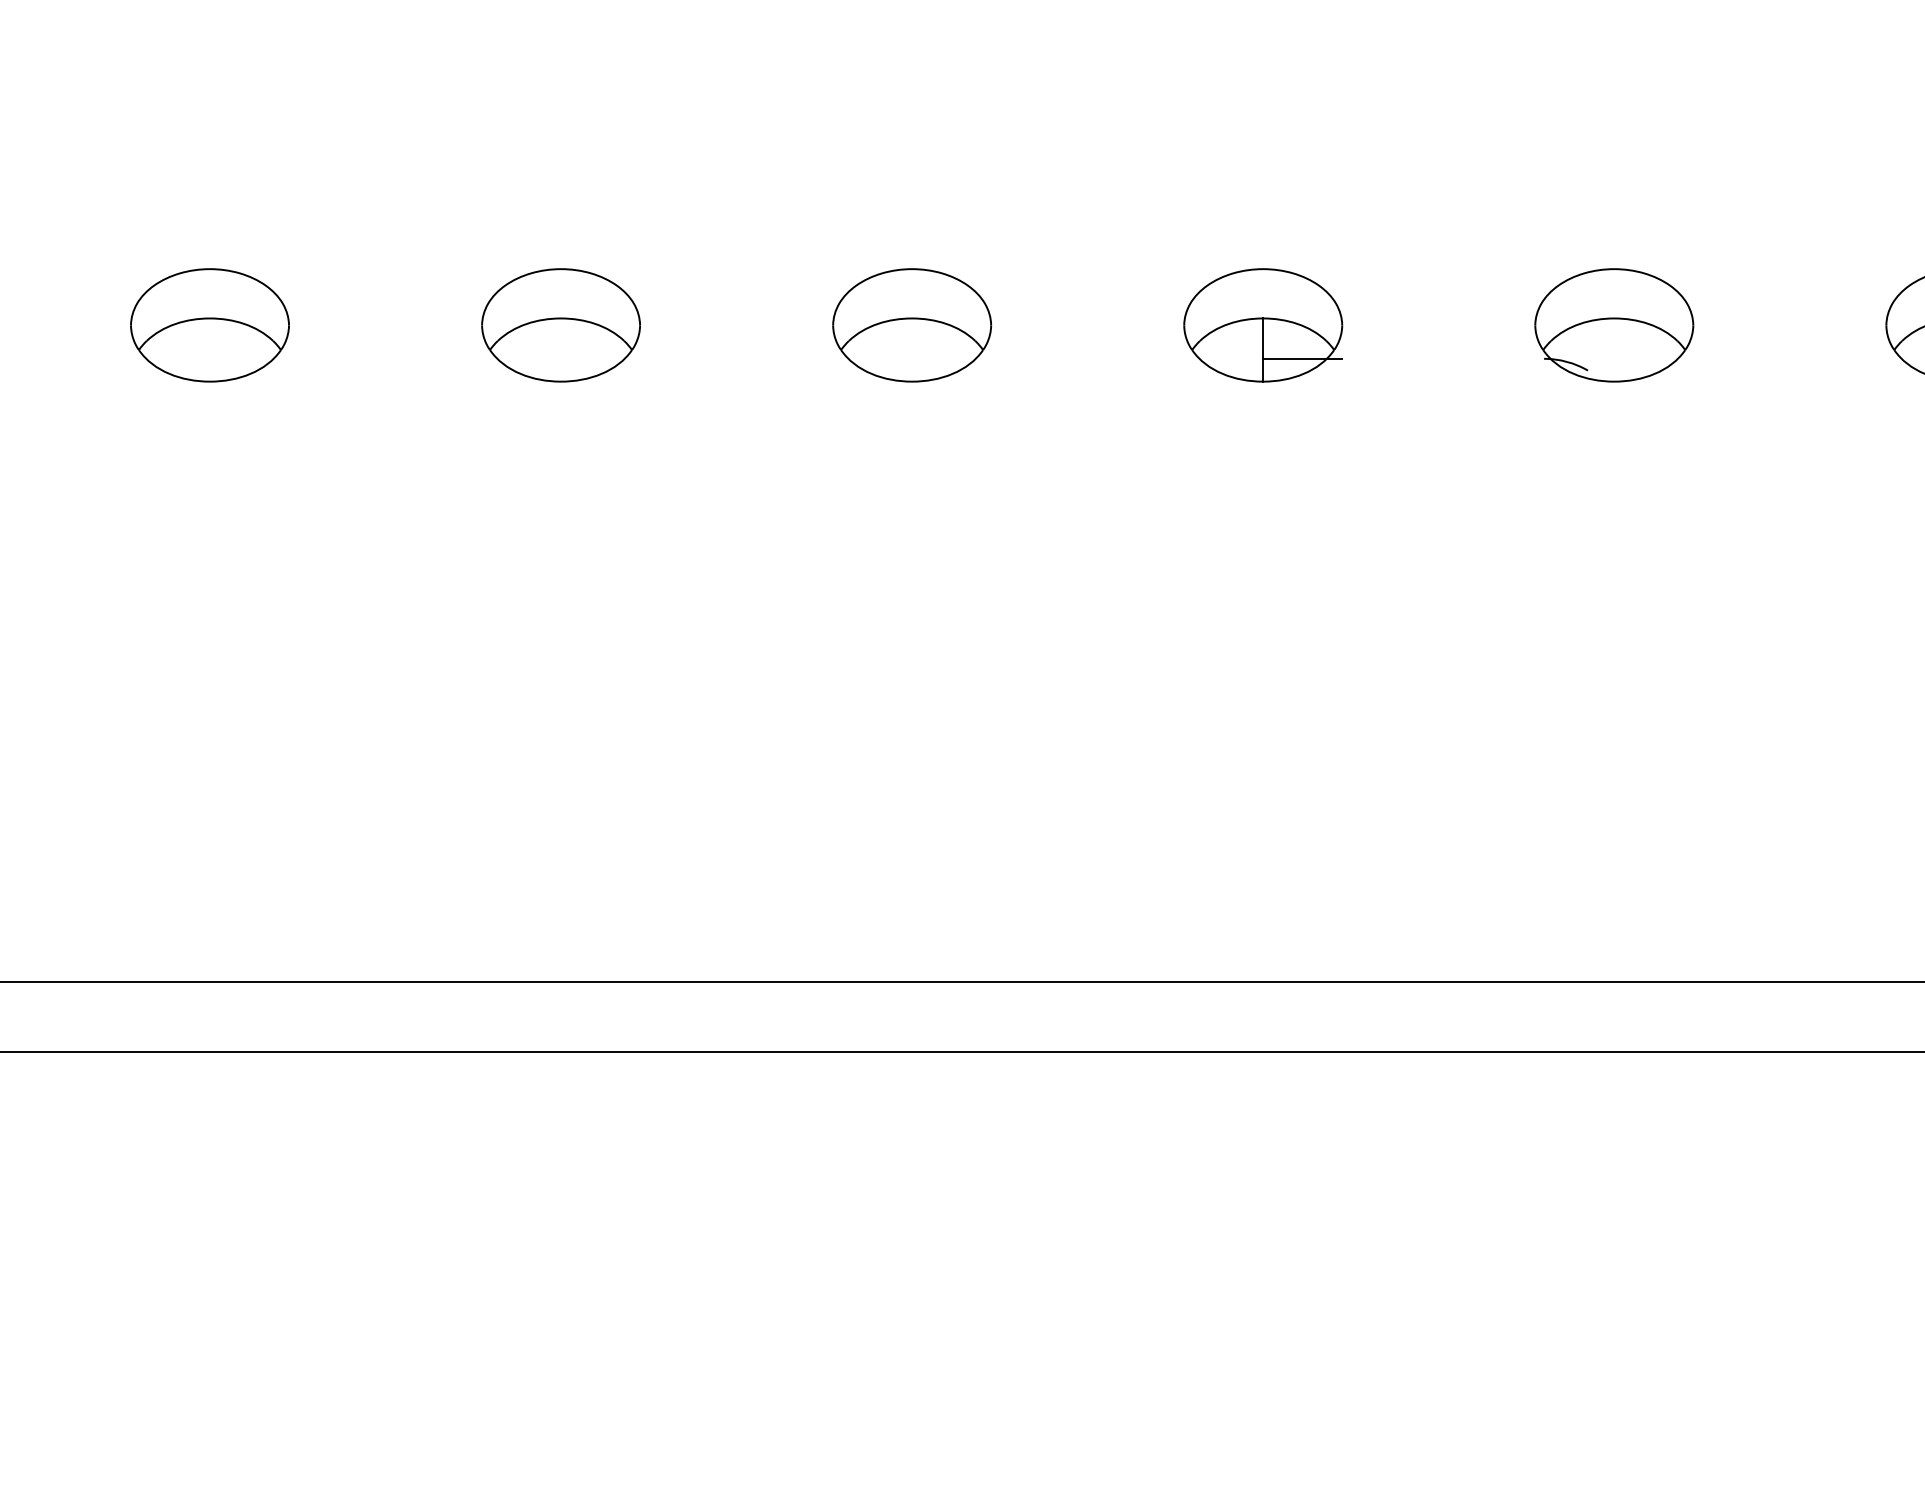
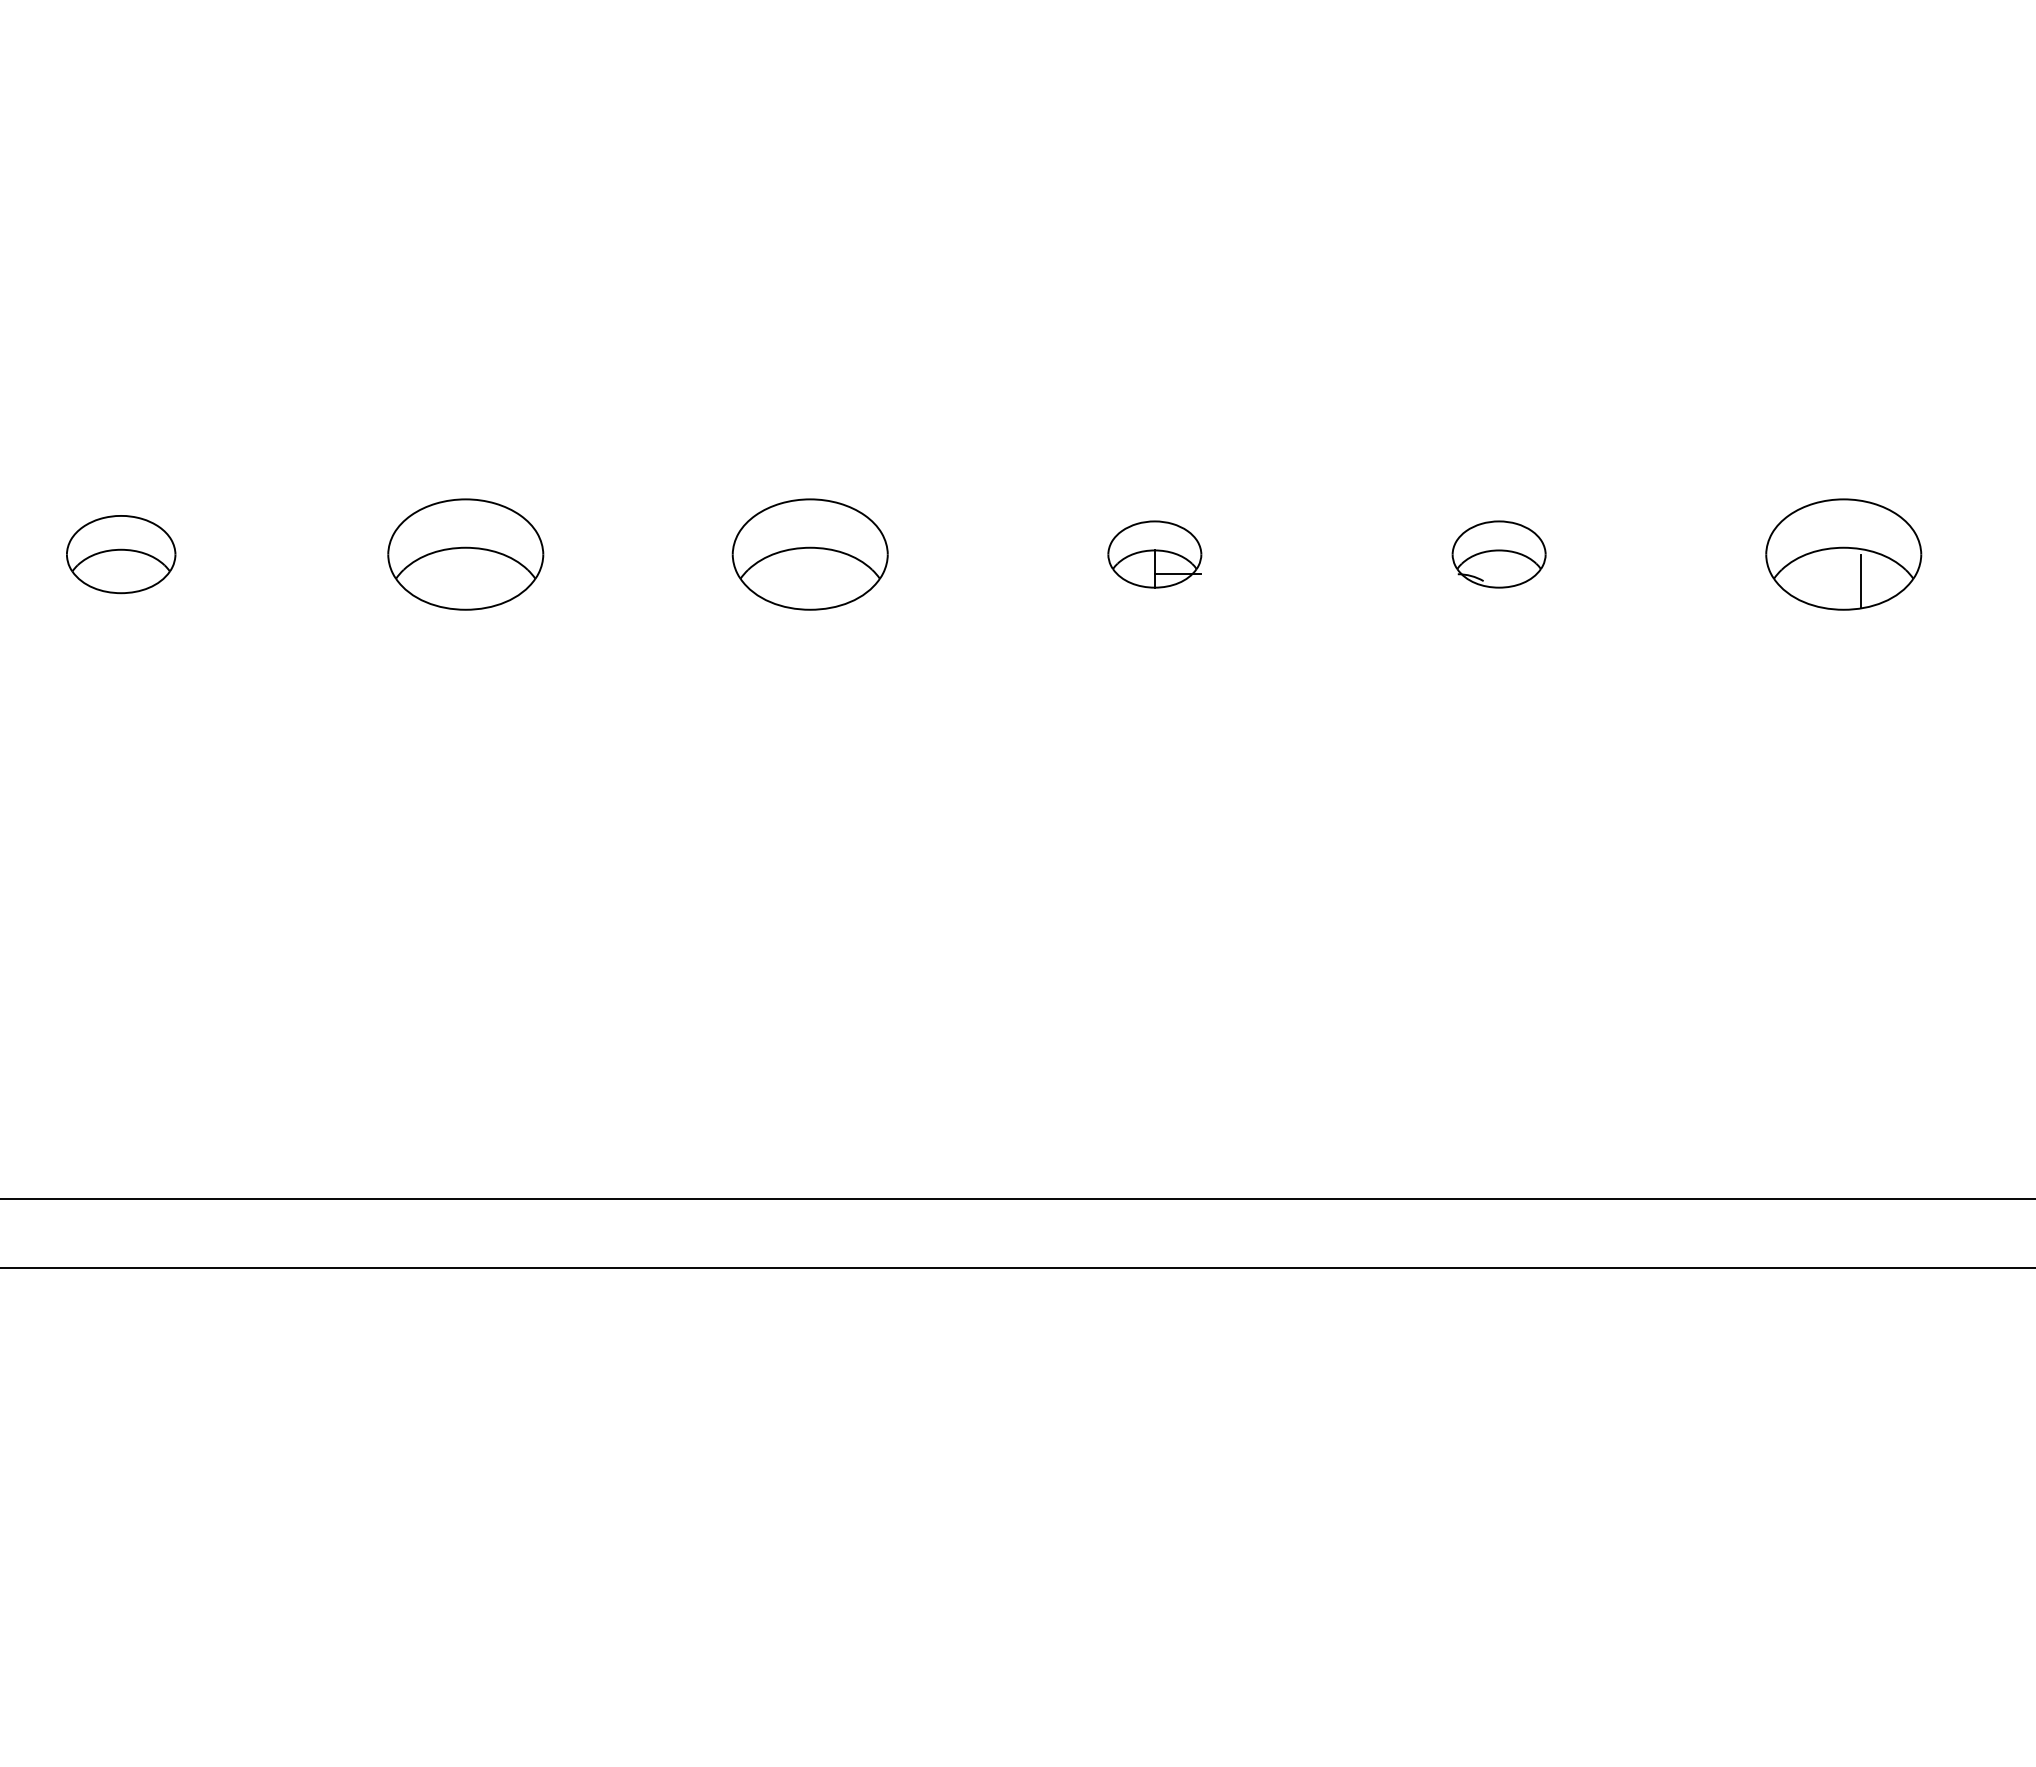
part: (209, 325) -> (120, 554), size x0.7
part: (1262, 325) -> (1154, 554), size x0.6
part: (1613, 325) -> (1498, 554), size x0.6

